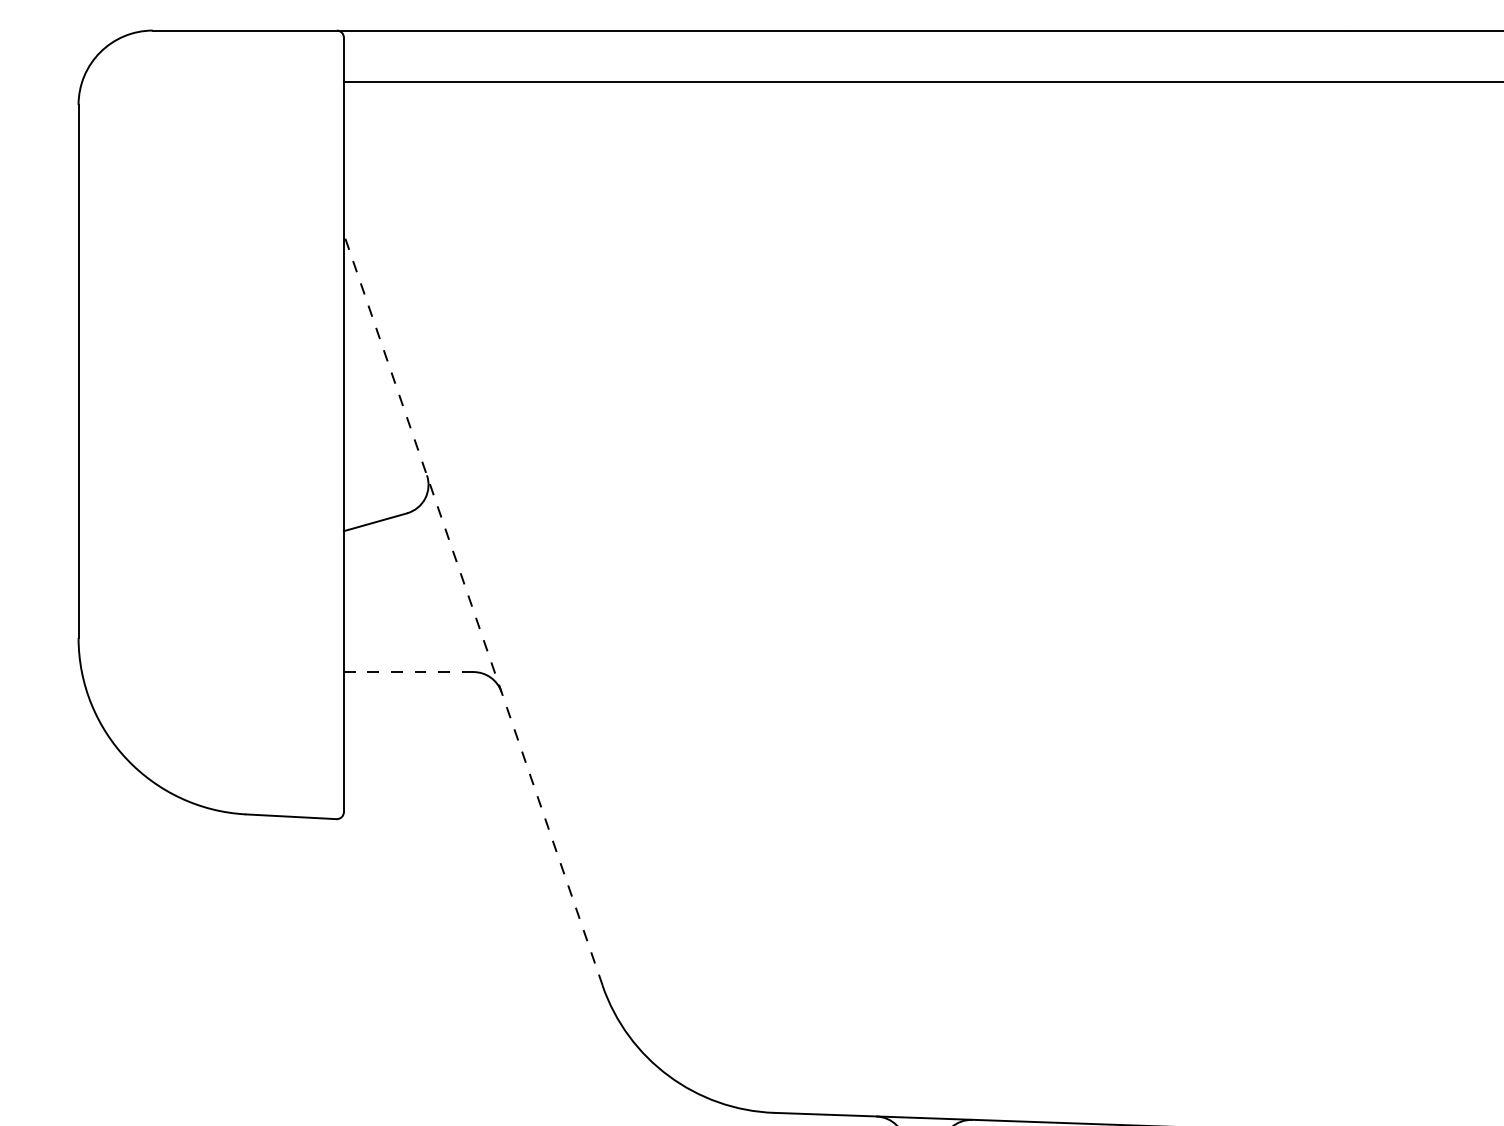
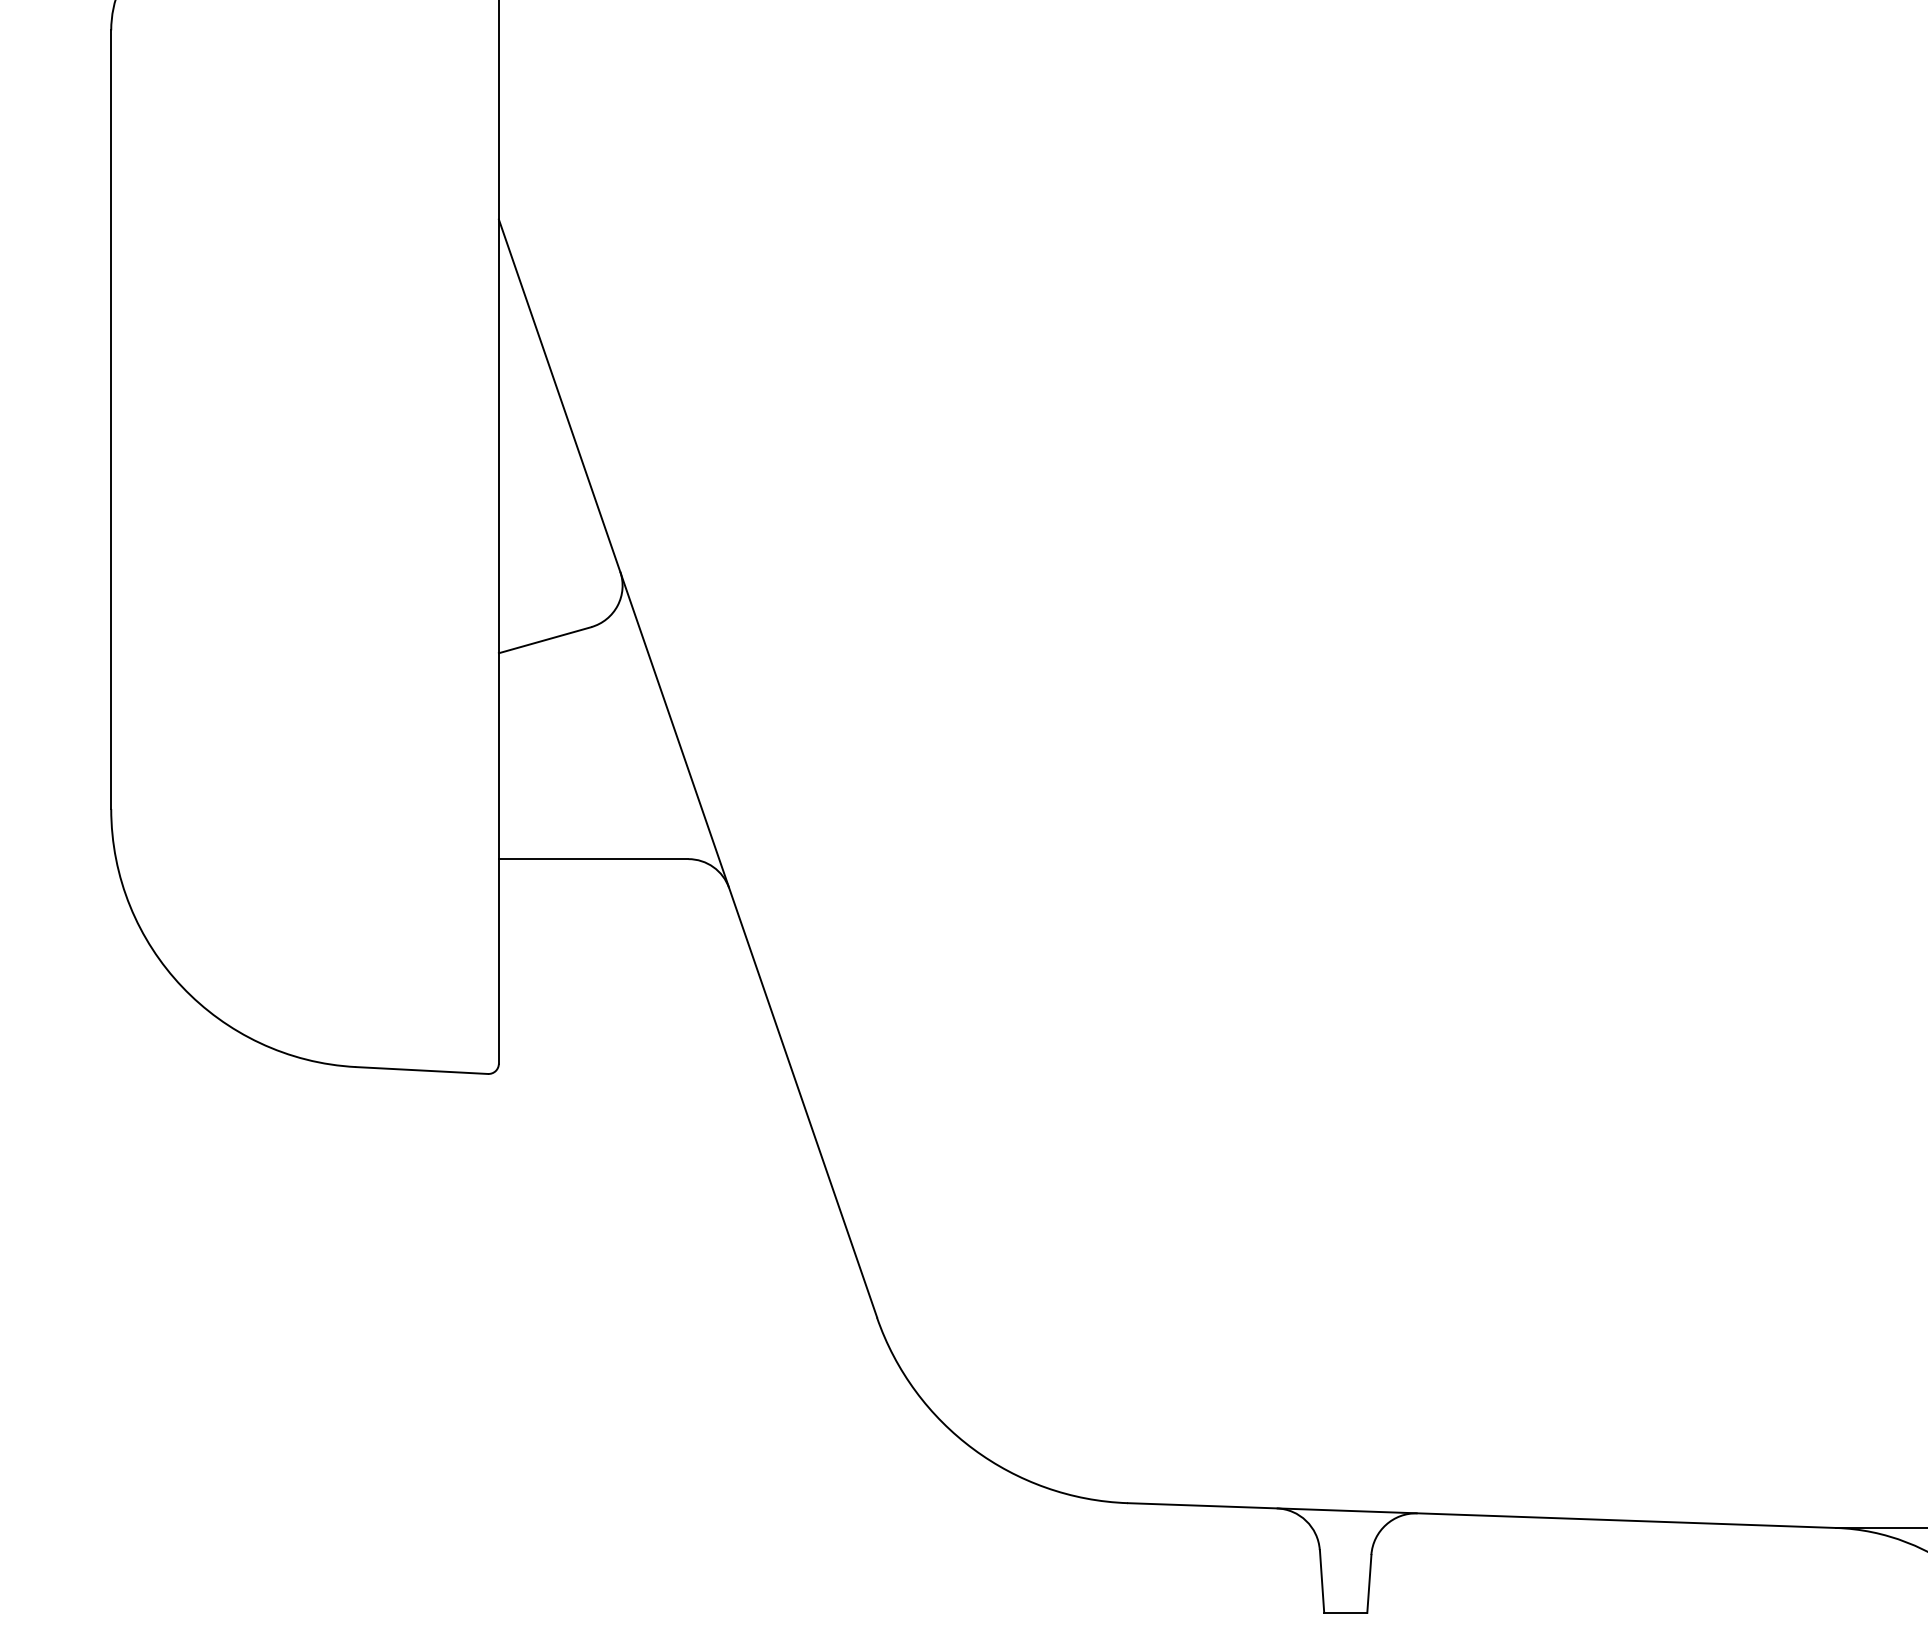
line: (473, 609) -> (688, 767), dashed -> solid
line: (408, 672) -> (593, 859), dashed -> solid

